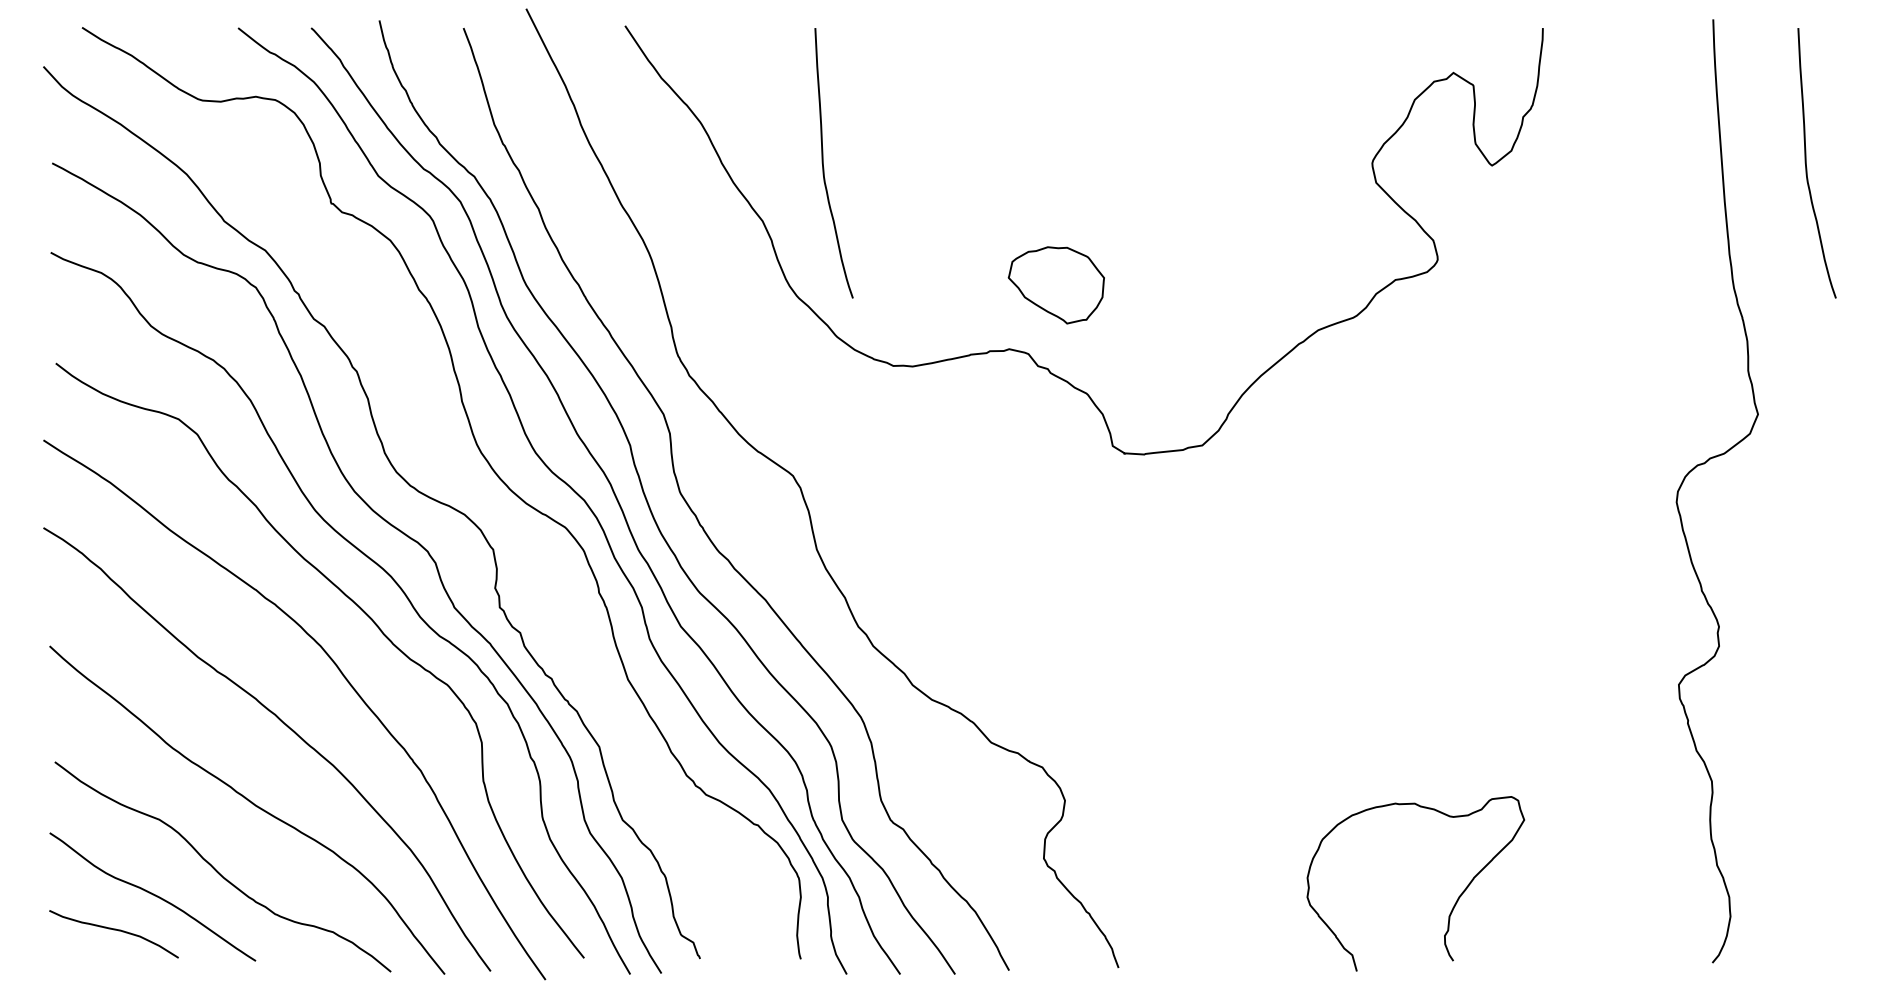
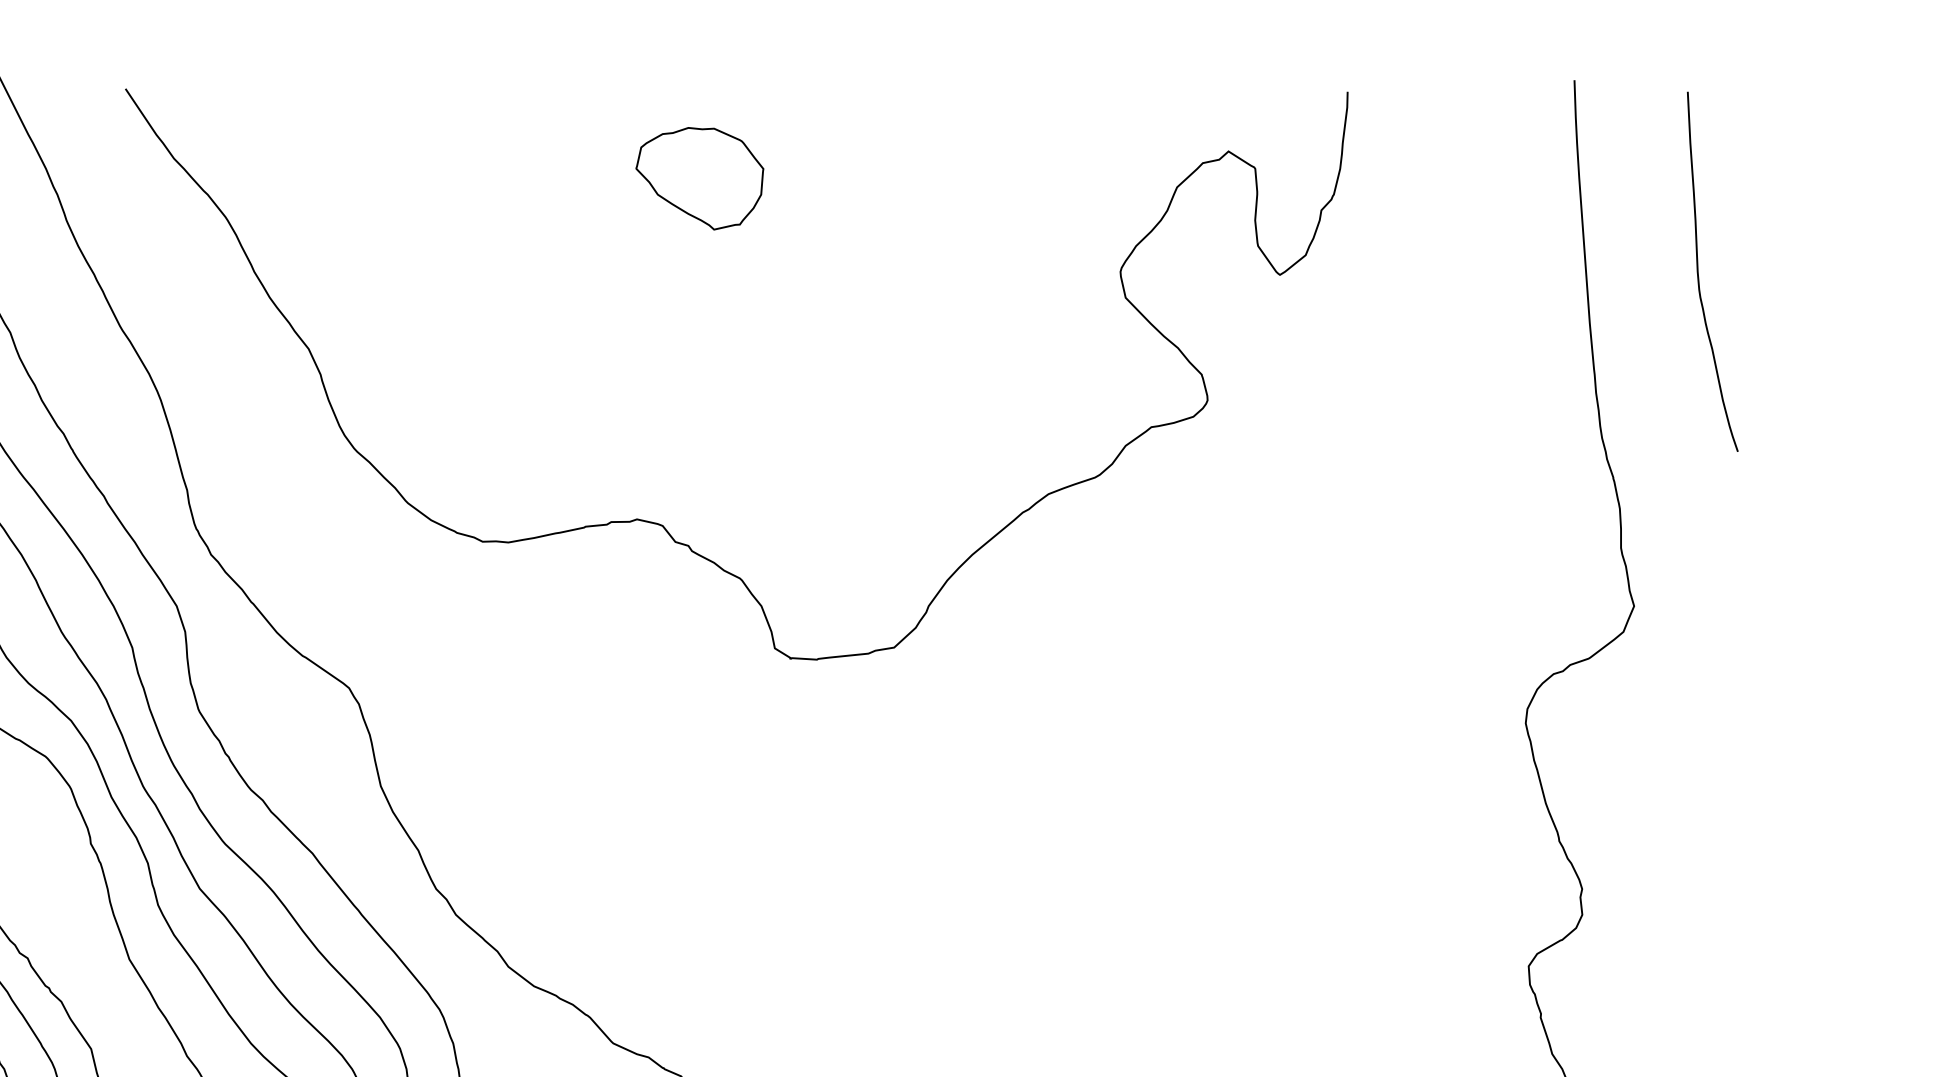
curve: (824, 167) -> (391, 277), removed
part: (1055, 285) -> (698, 178), moved

